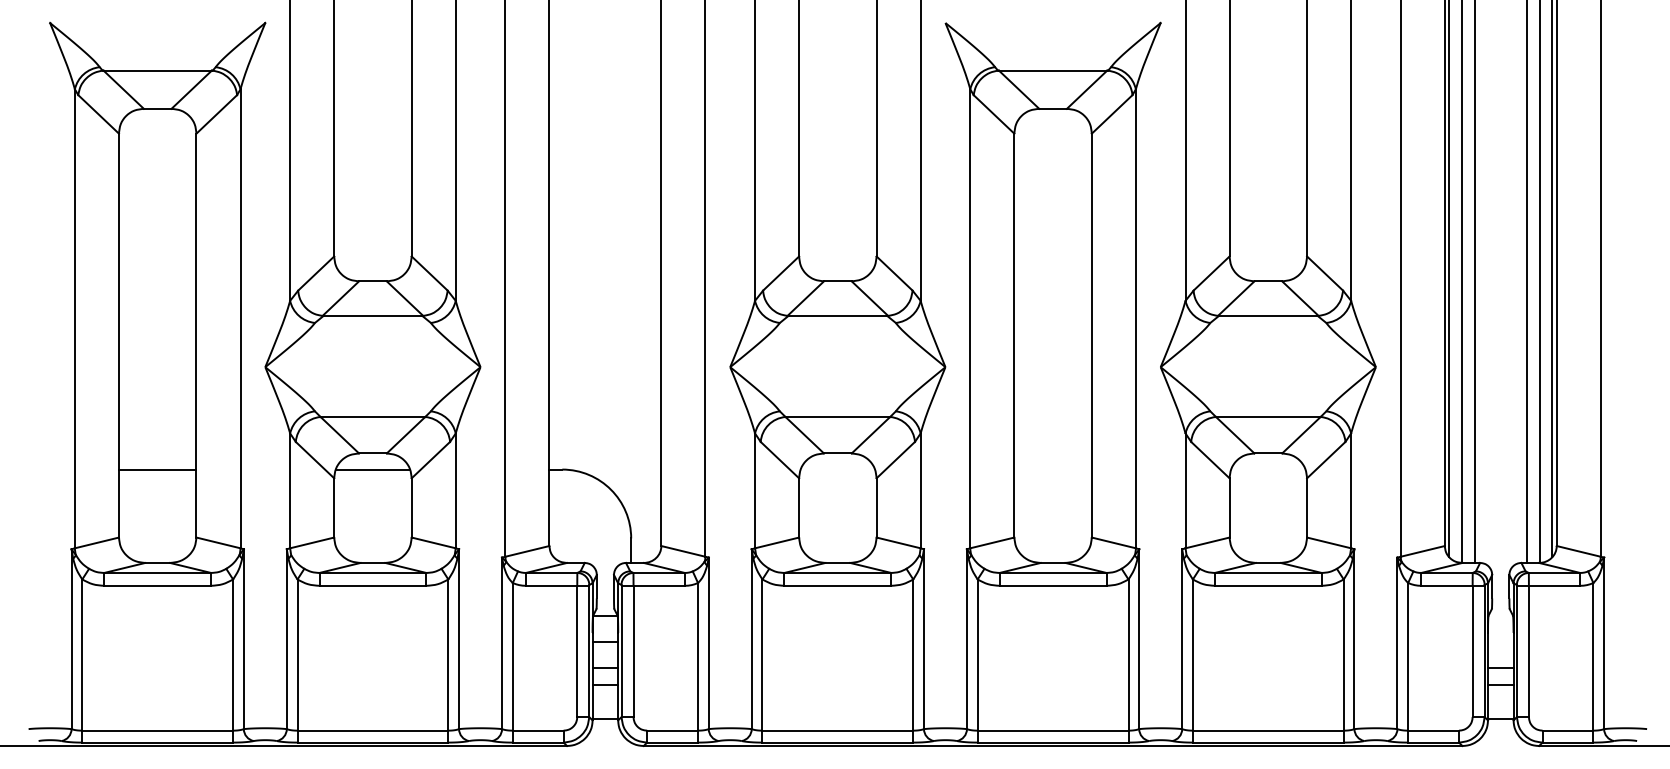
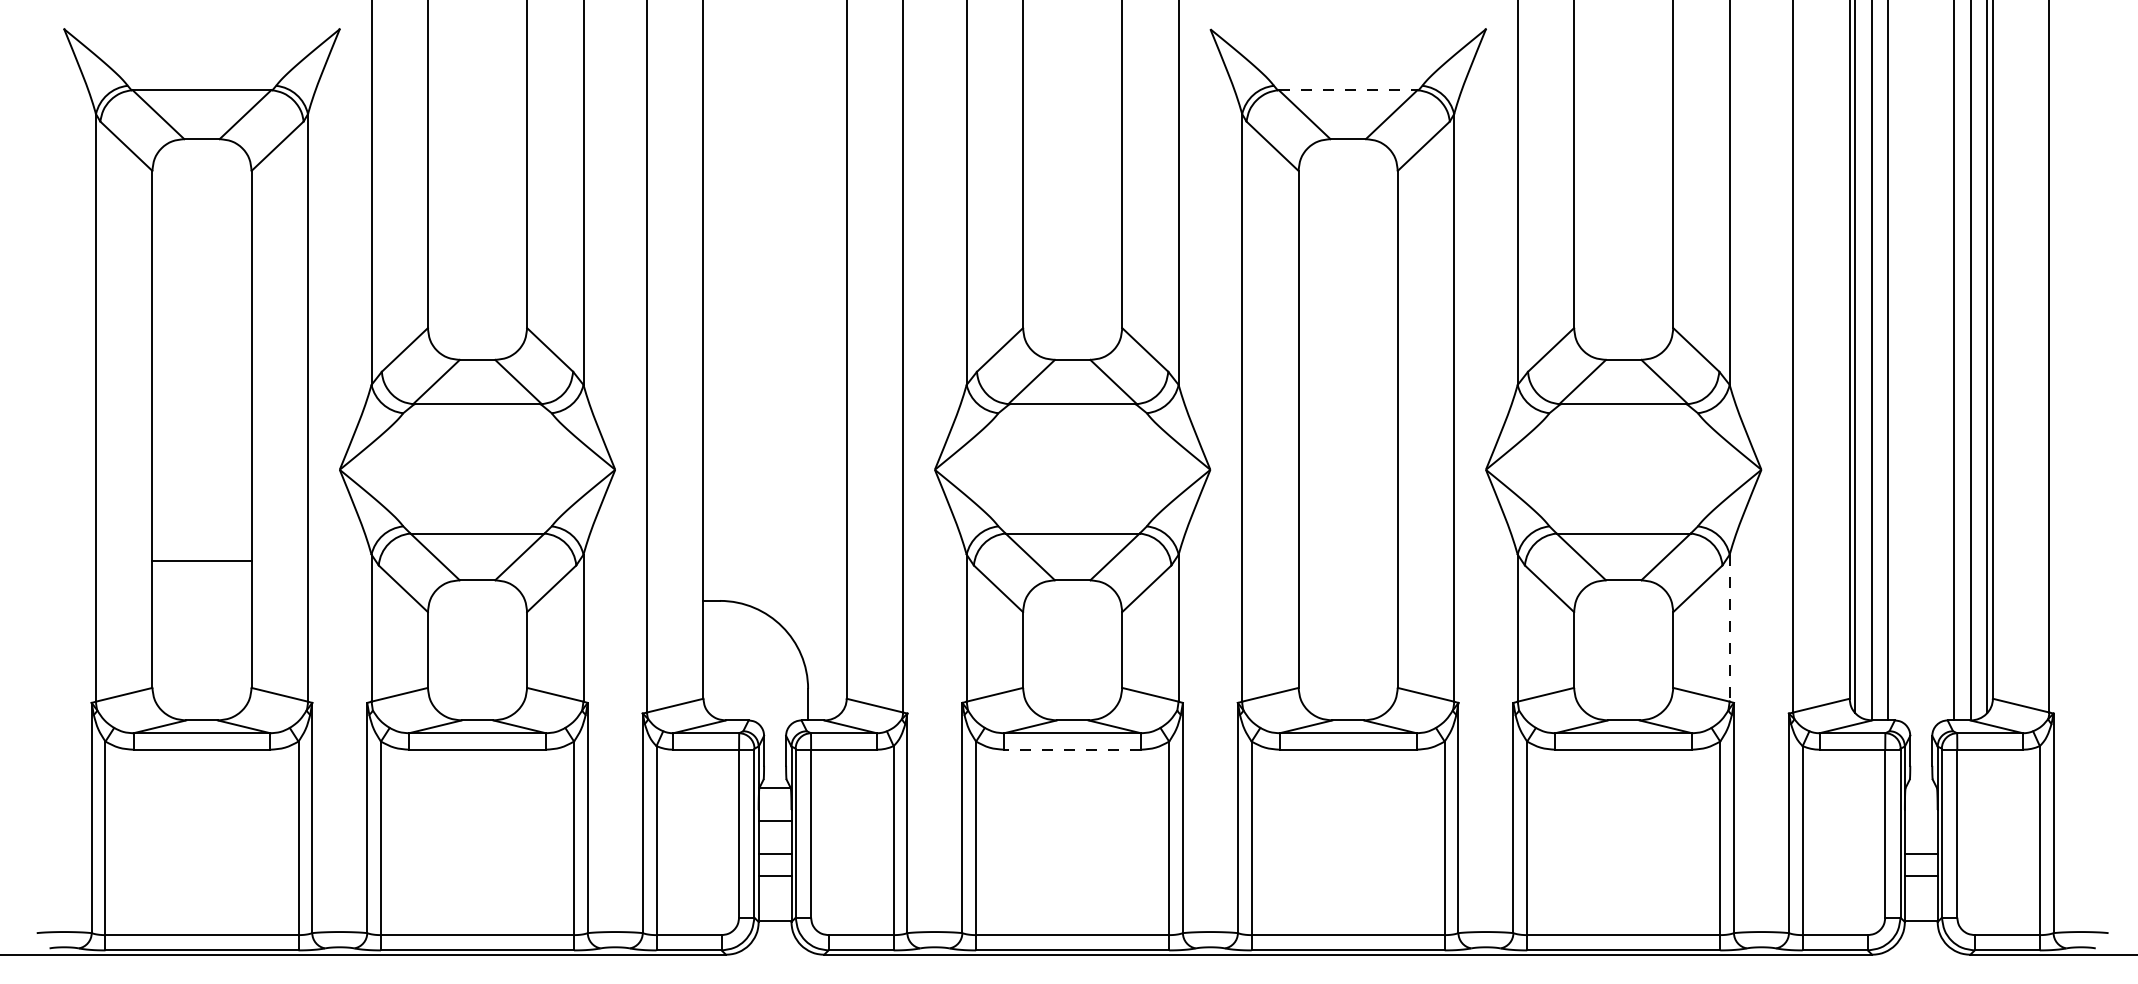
line: (1053, 70) -> (1348, 90), solid -> dashed
line: (157, 469) -> (201, 561), moved
line: (372, 469) -> (476, 600), removed
line: (1351, 491) -> (1730, 628), solid -> dashed
line: (837, 585) -> (1072, 749), solid -> dashed

